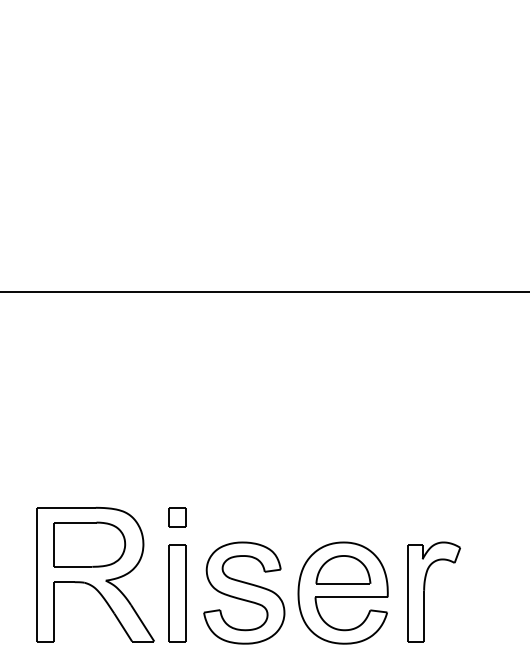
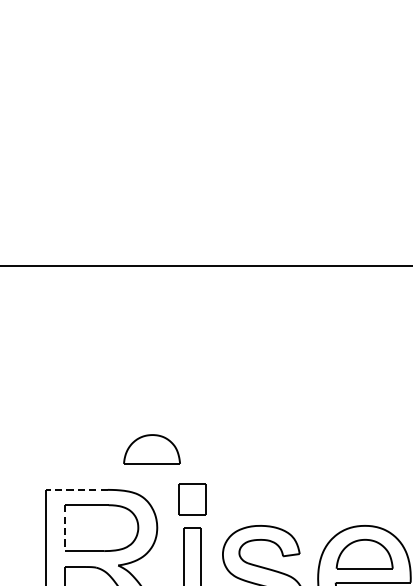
part: (138, 468) -> (152, 449), added
line: (66, 507) -> (77, 489), solid -> dashed
part: (177, 517) -> (192, 499), size x1.6
line: (54, 545) -> (64, 528), solid -> dashed

